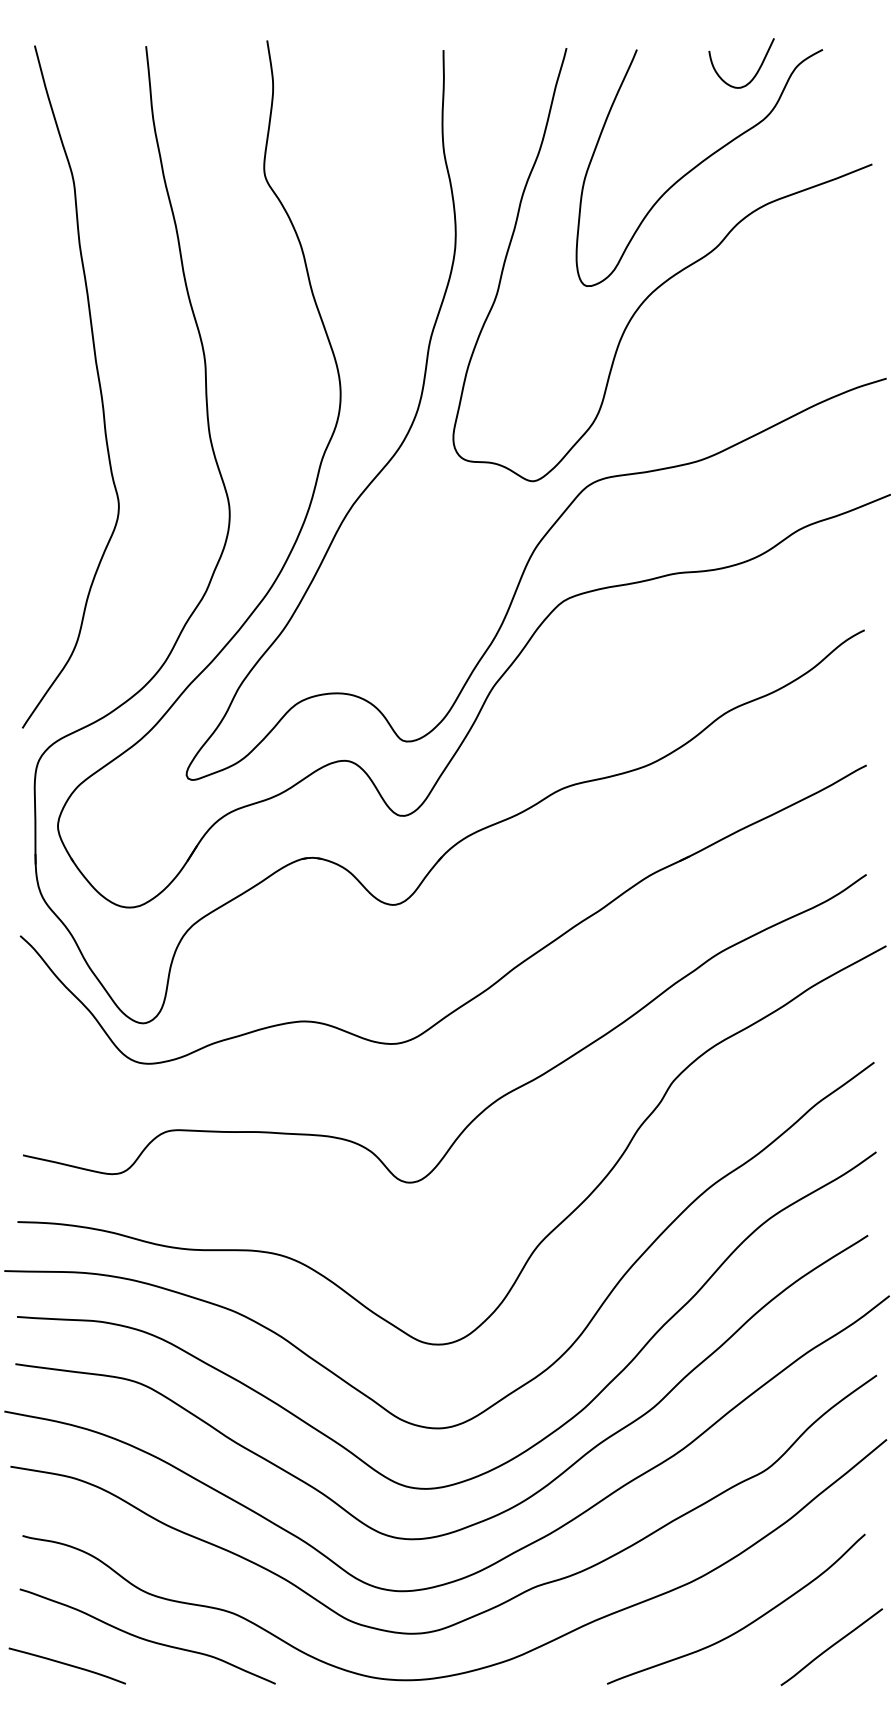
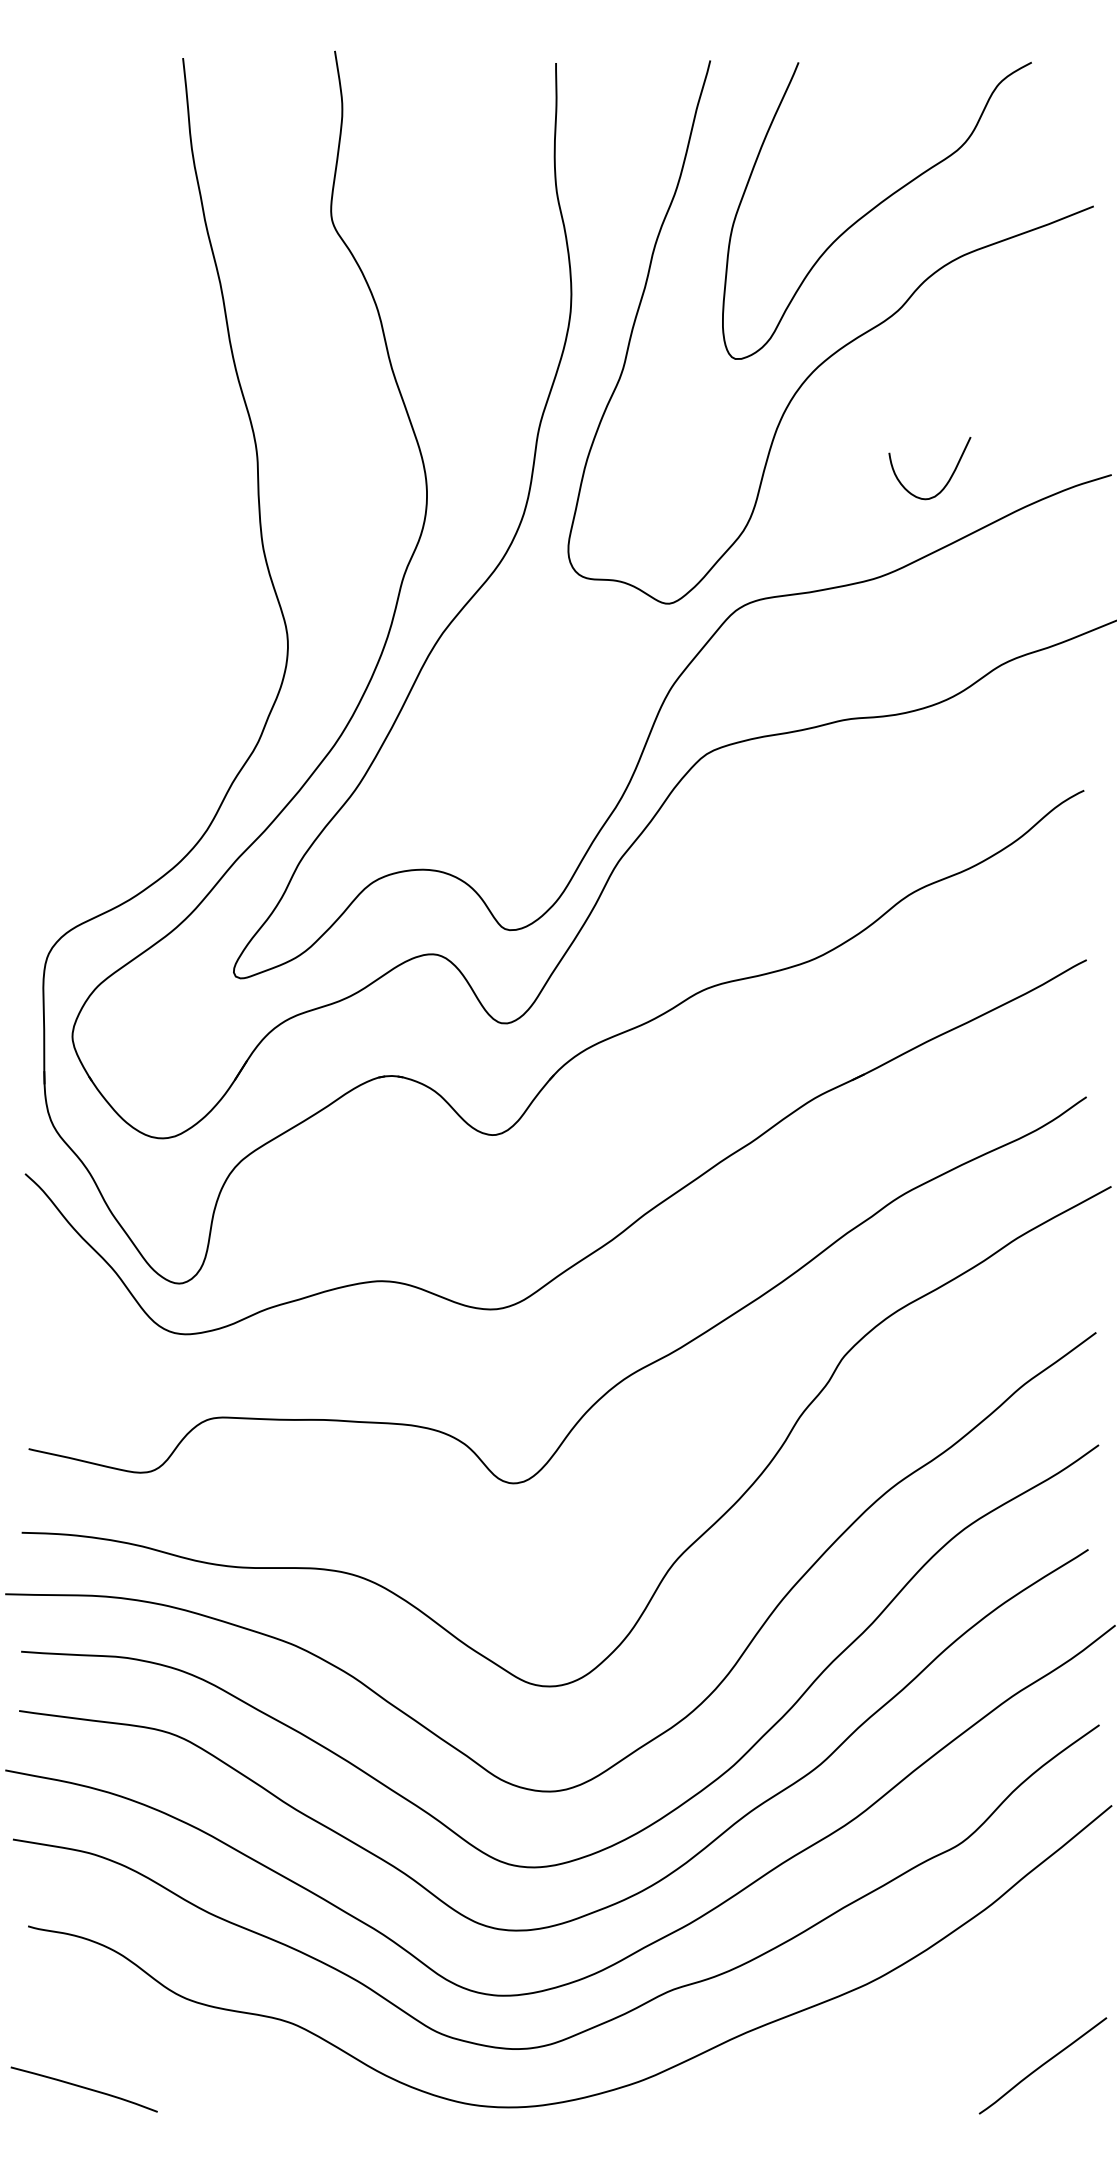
curve: (755, 73) -> (947, 481), moved
curve: (97, 378) -> (122, 474), removed
curve: (745, 1625) -> (934, 2038), removed
curve: (145, 1638) -> (182, 2055), removed

